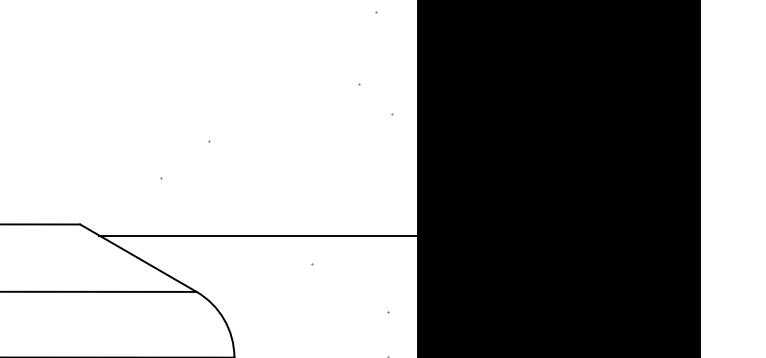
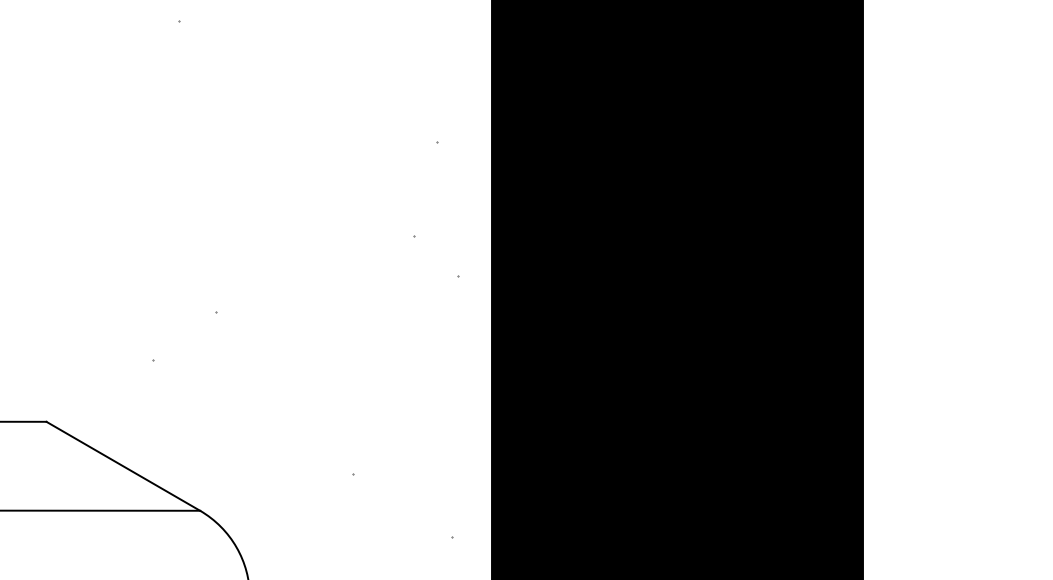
line: (258, 235) -> (281, 436), removed

